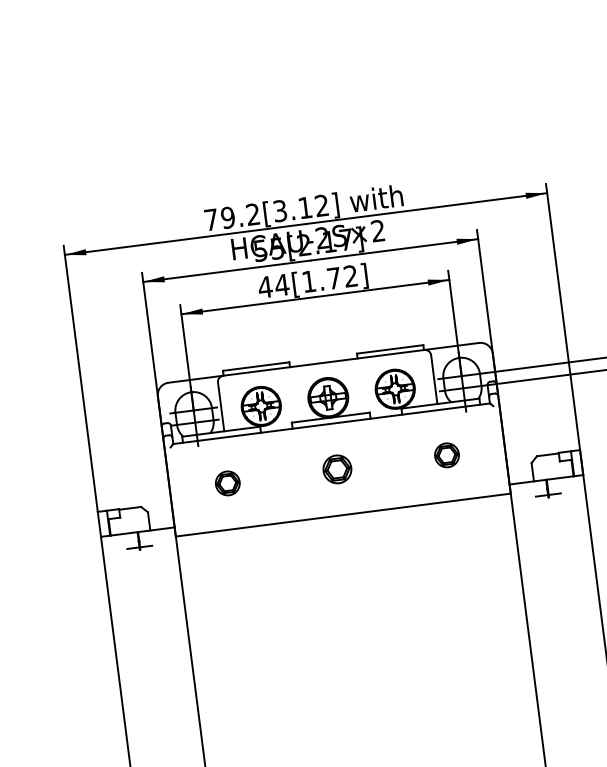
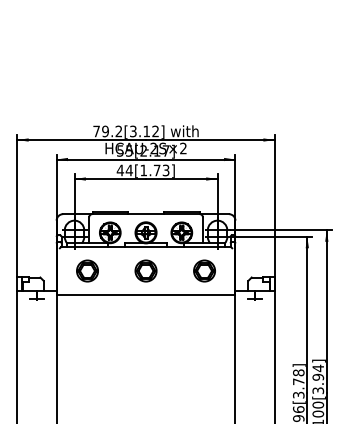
text: (349, 276) -> (165, 170), 44[1.72] -> 44[1.73]
part: (446, 454) -> (204, 270), size x1.67
part: (336, 468) -> (145, 270), size x1.43
part: (227, 482) -> (87, 270), size x1.67

